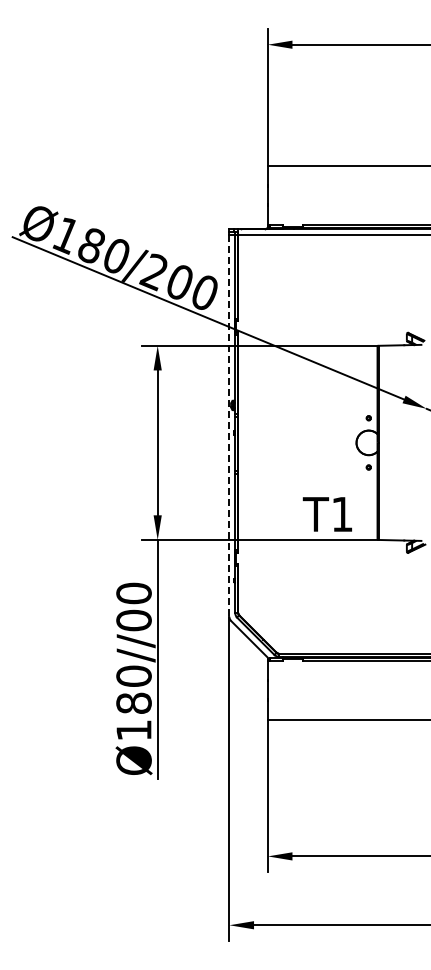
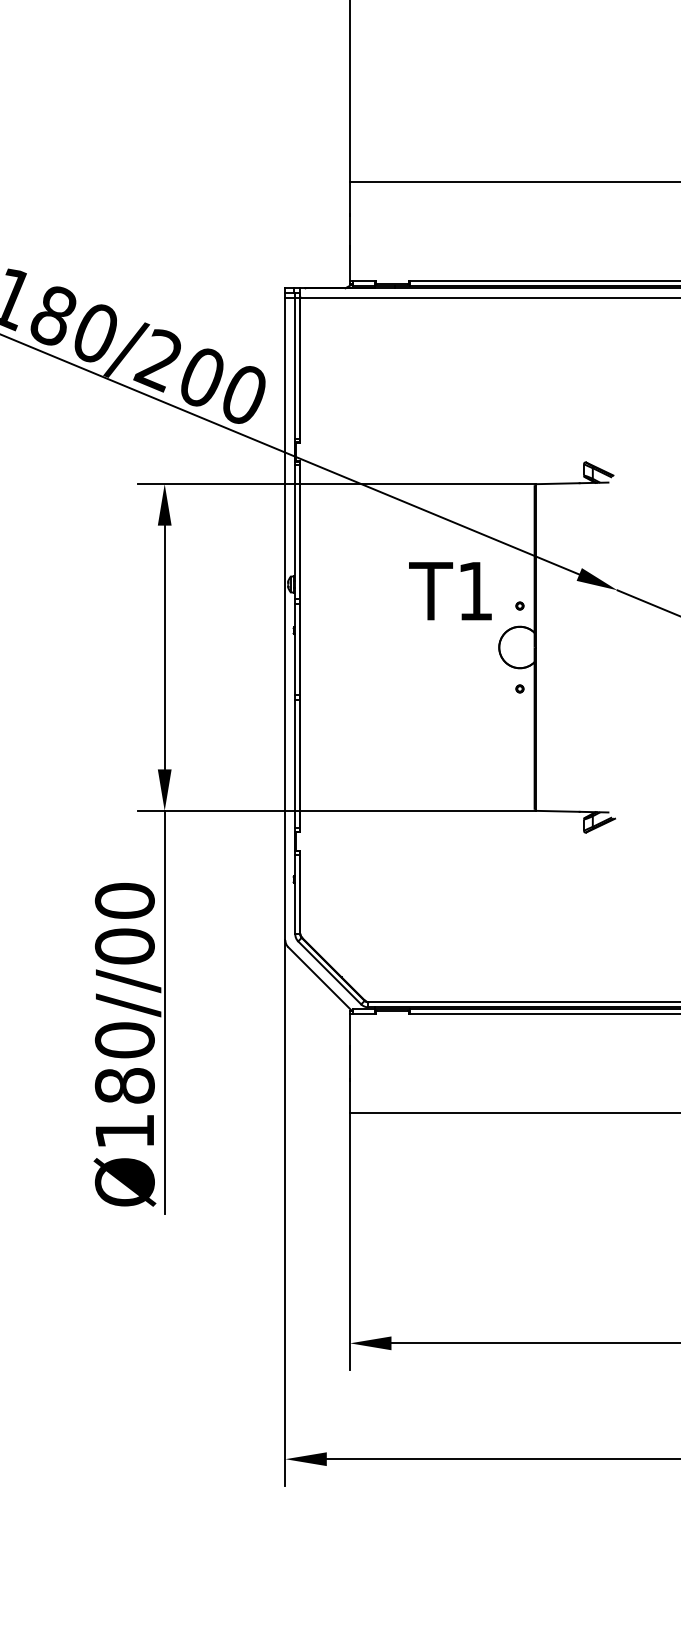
line: (229, 425) -> (285, 618), dashed -> solid
text: (326, 514) -> (448, 591), moved

